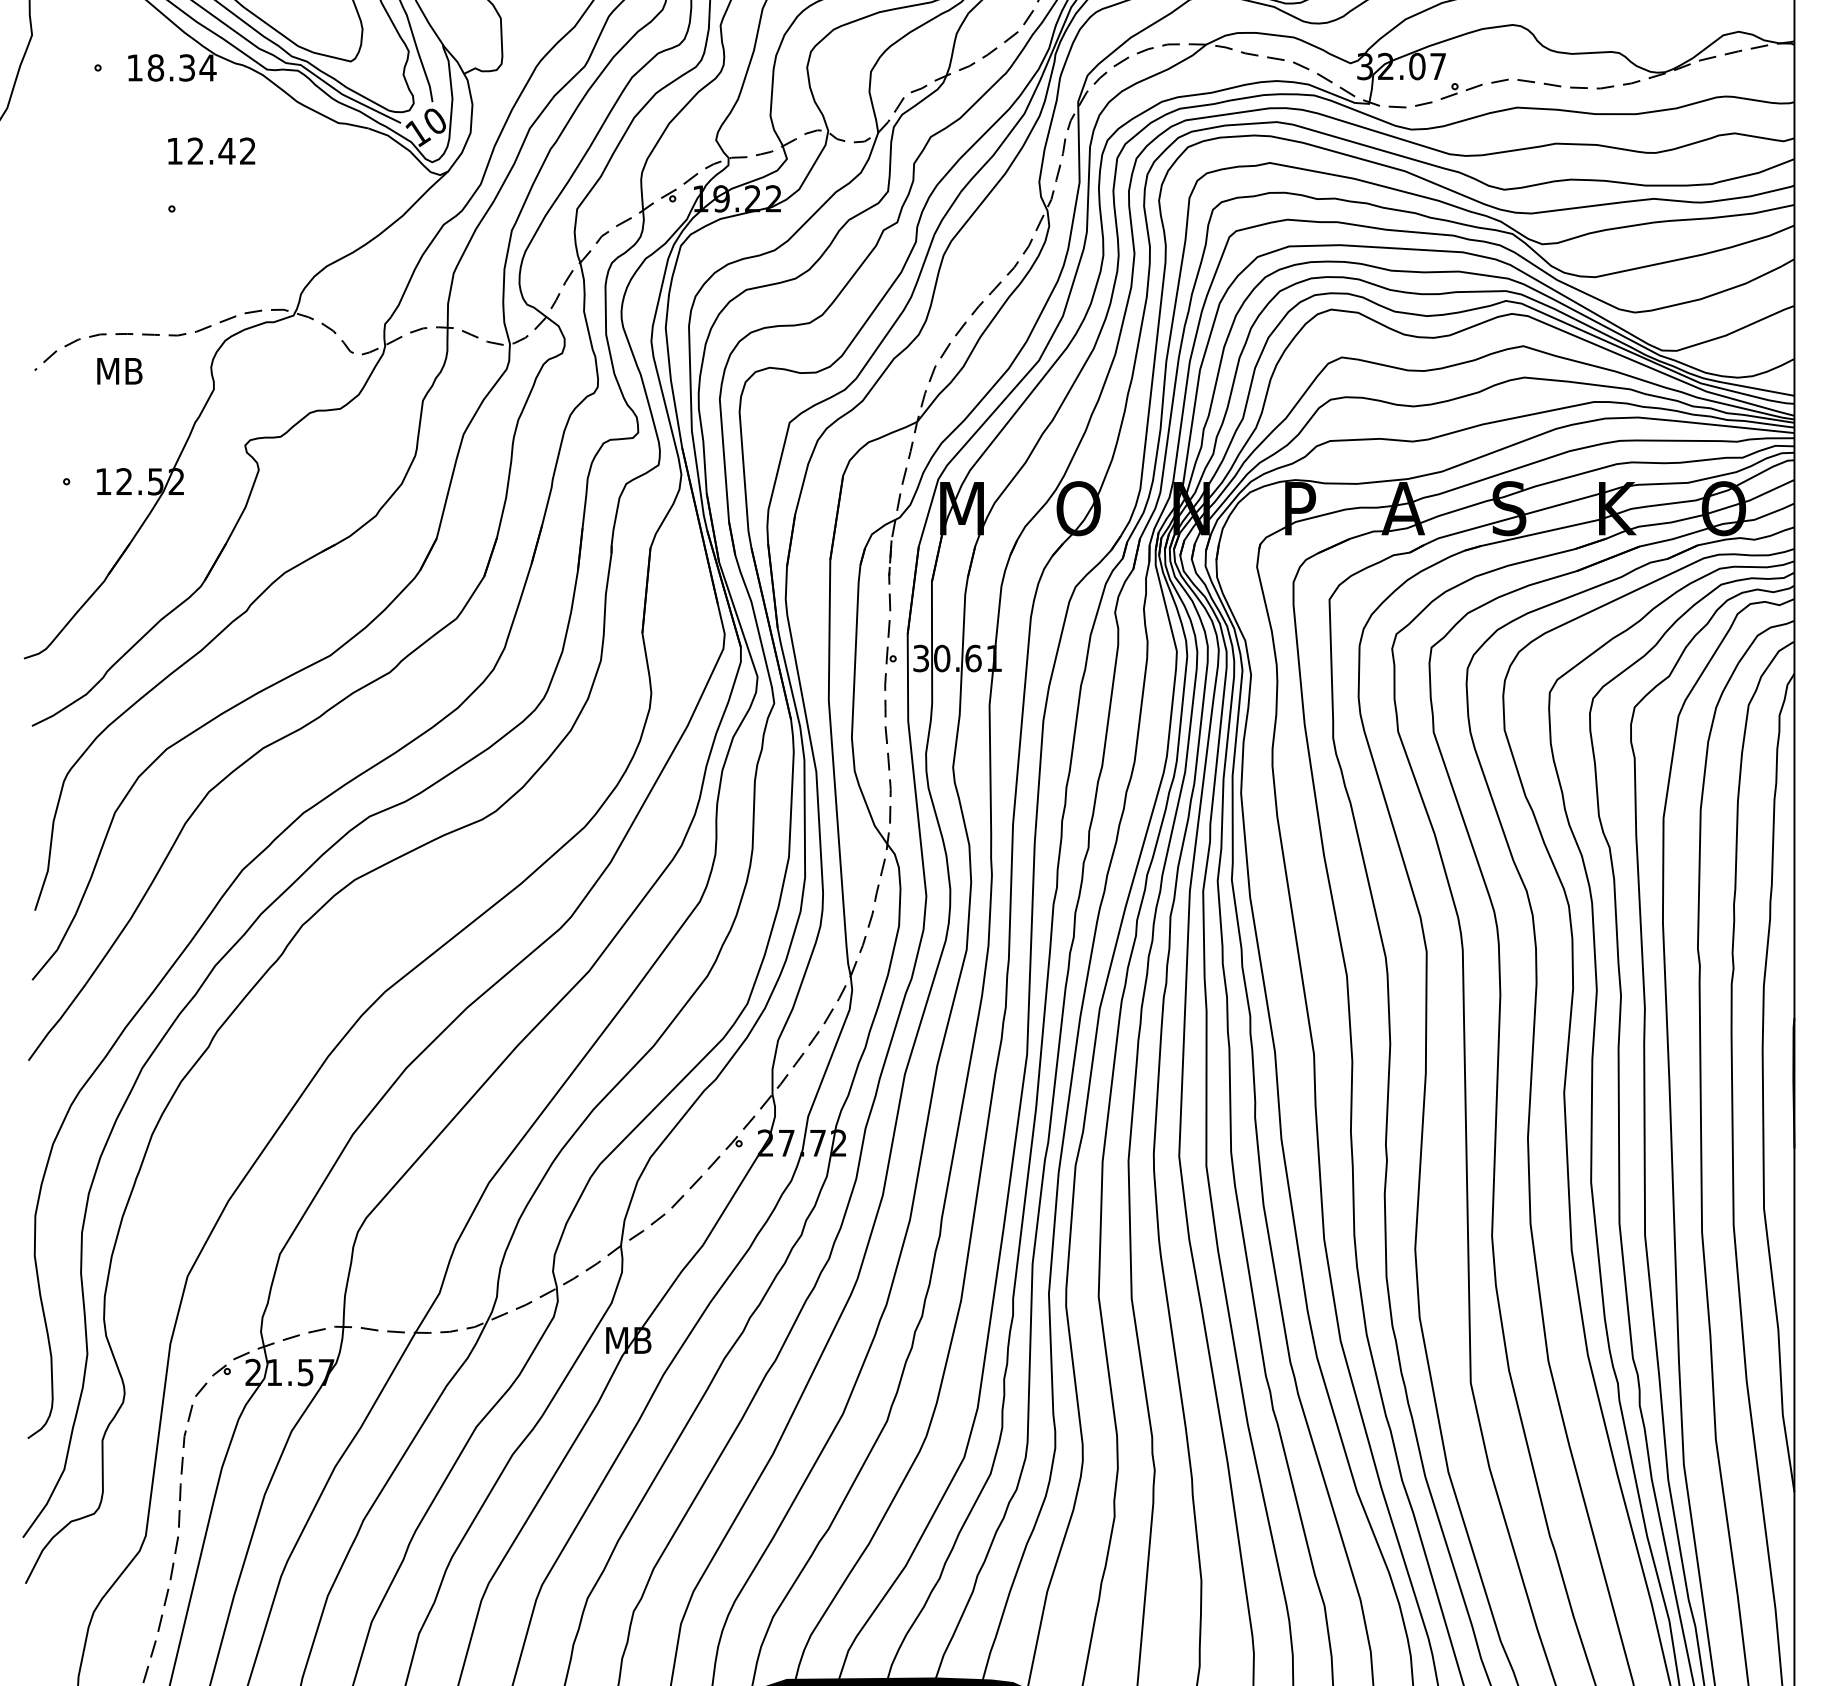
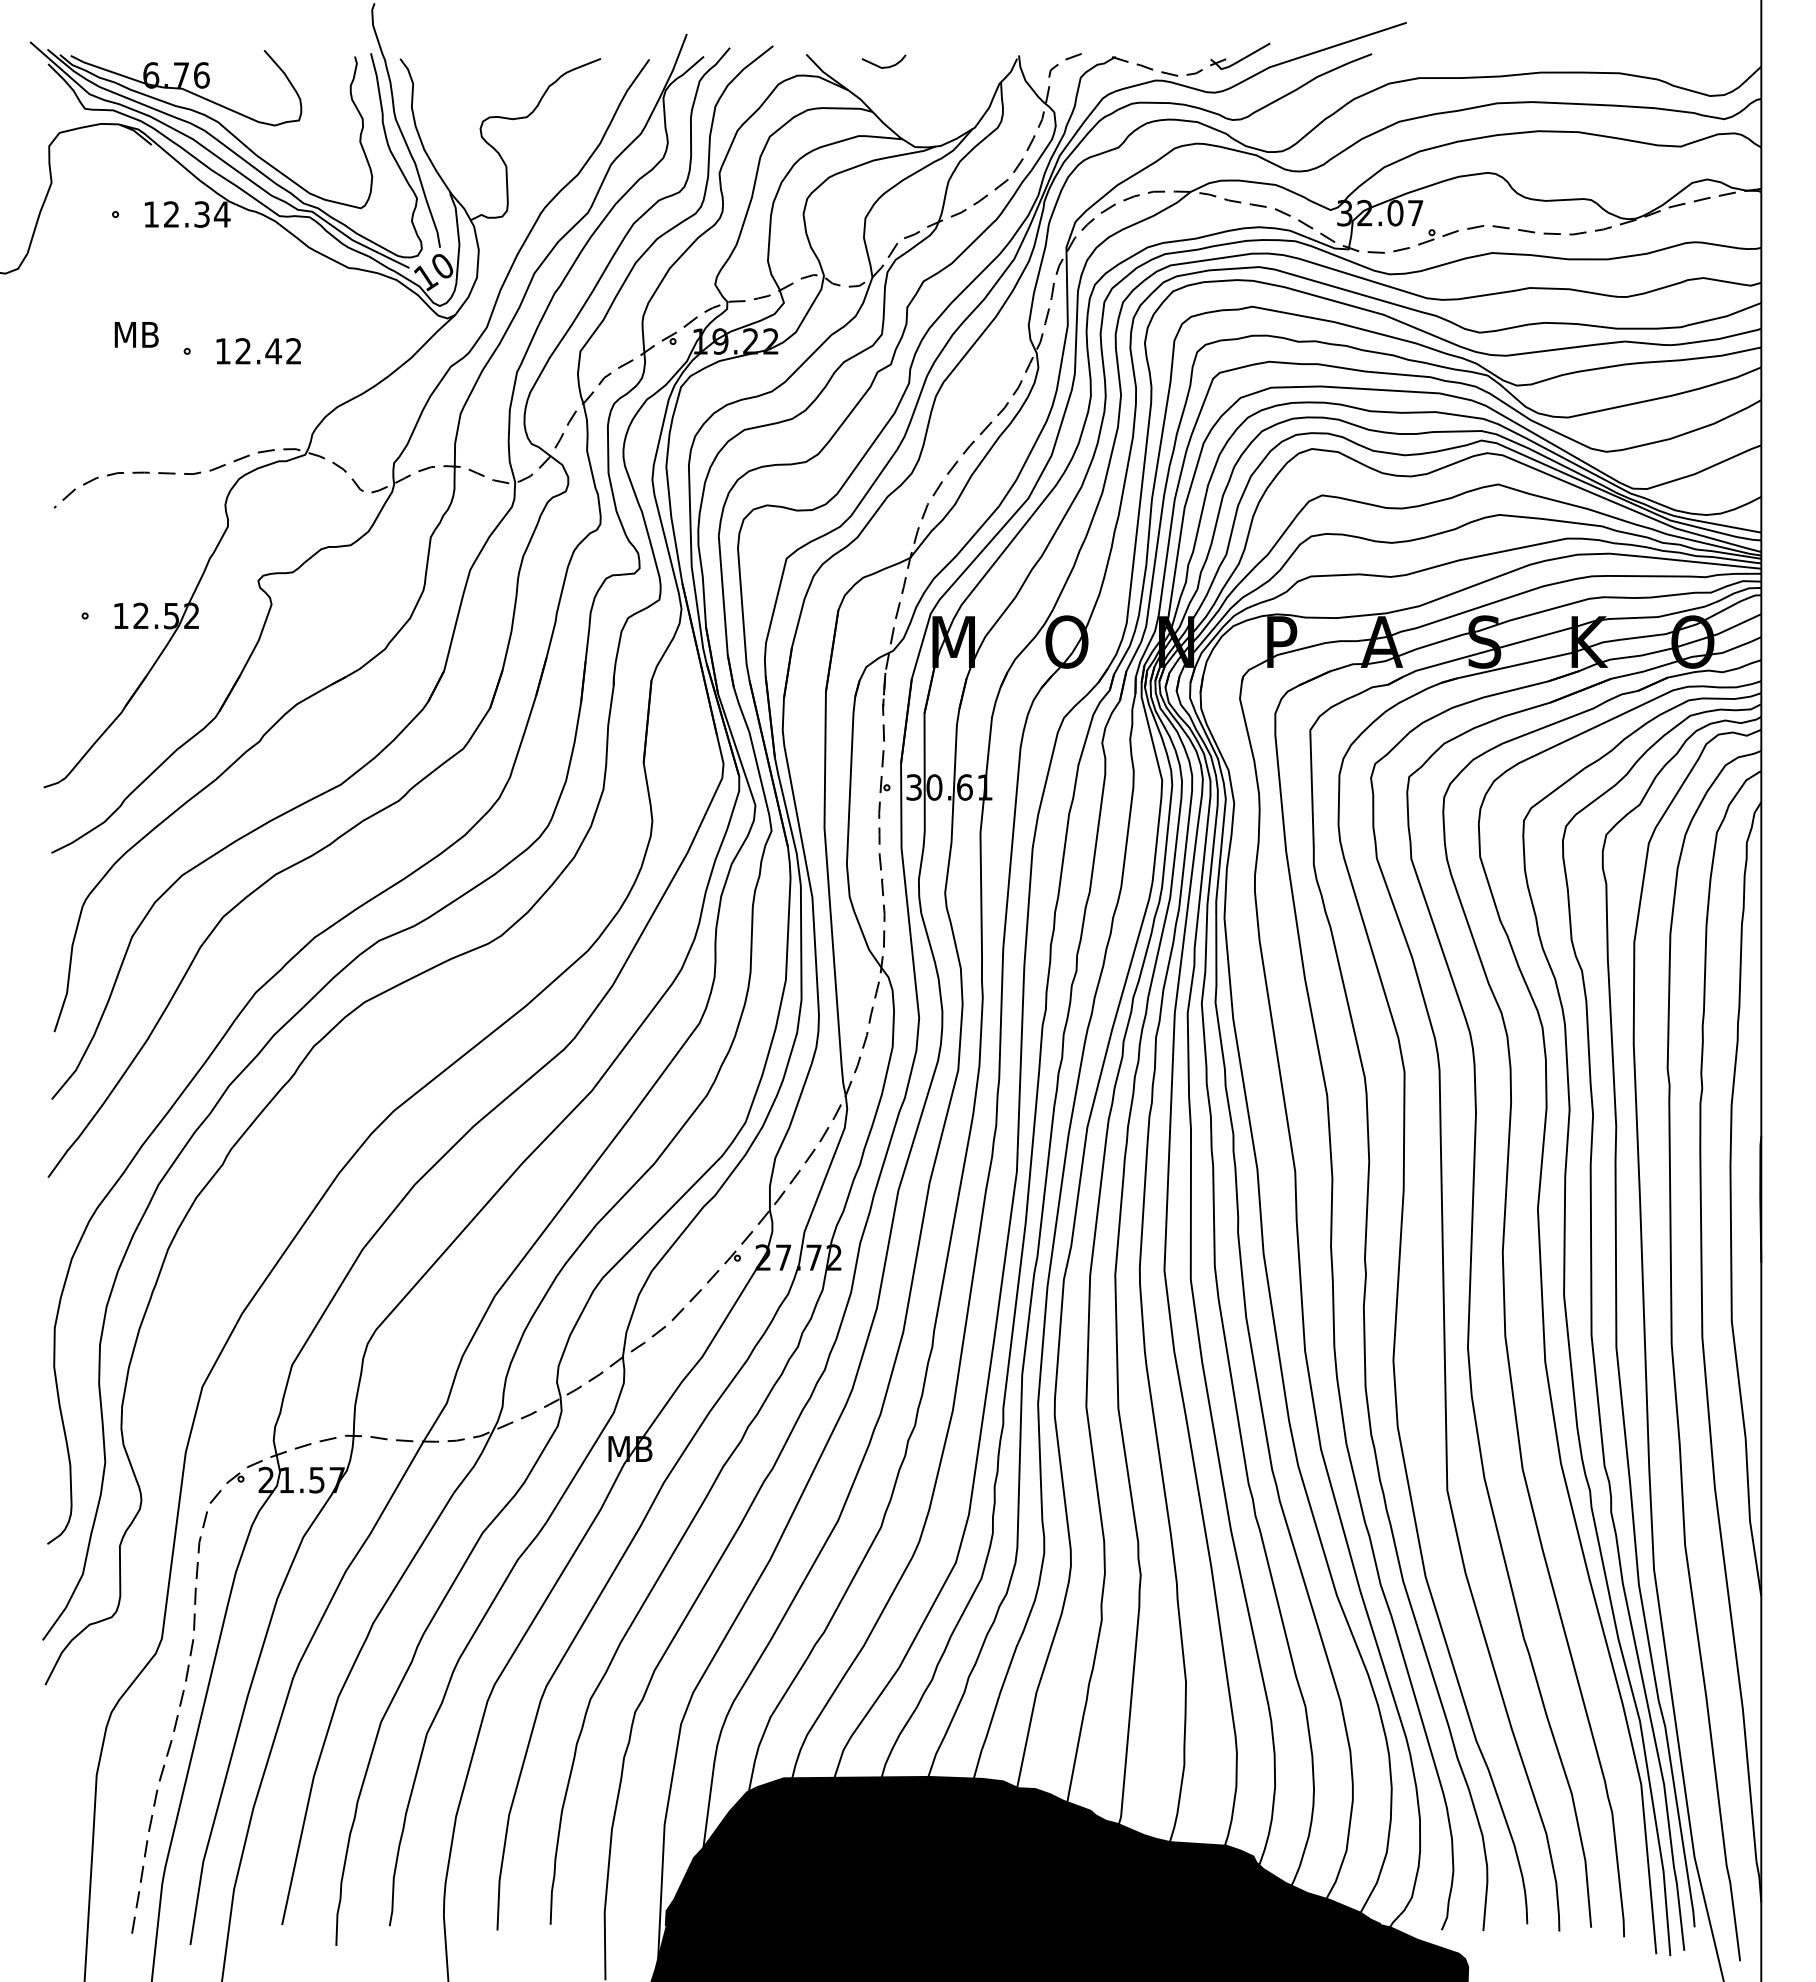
text: (155, 67) -> (171, 214), 18.34 -> 12.34
text: (211, 151) -> (258, 351), moved
text: (119, 370) -> (136, 334), moved

